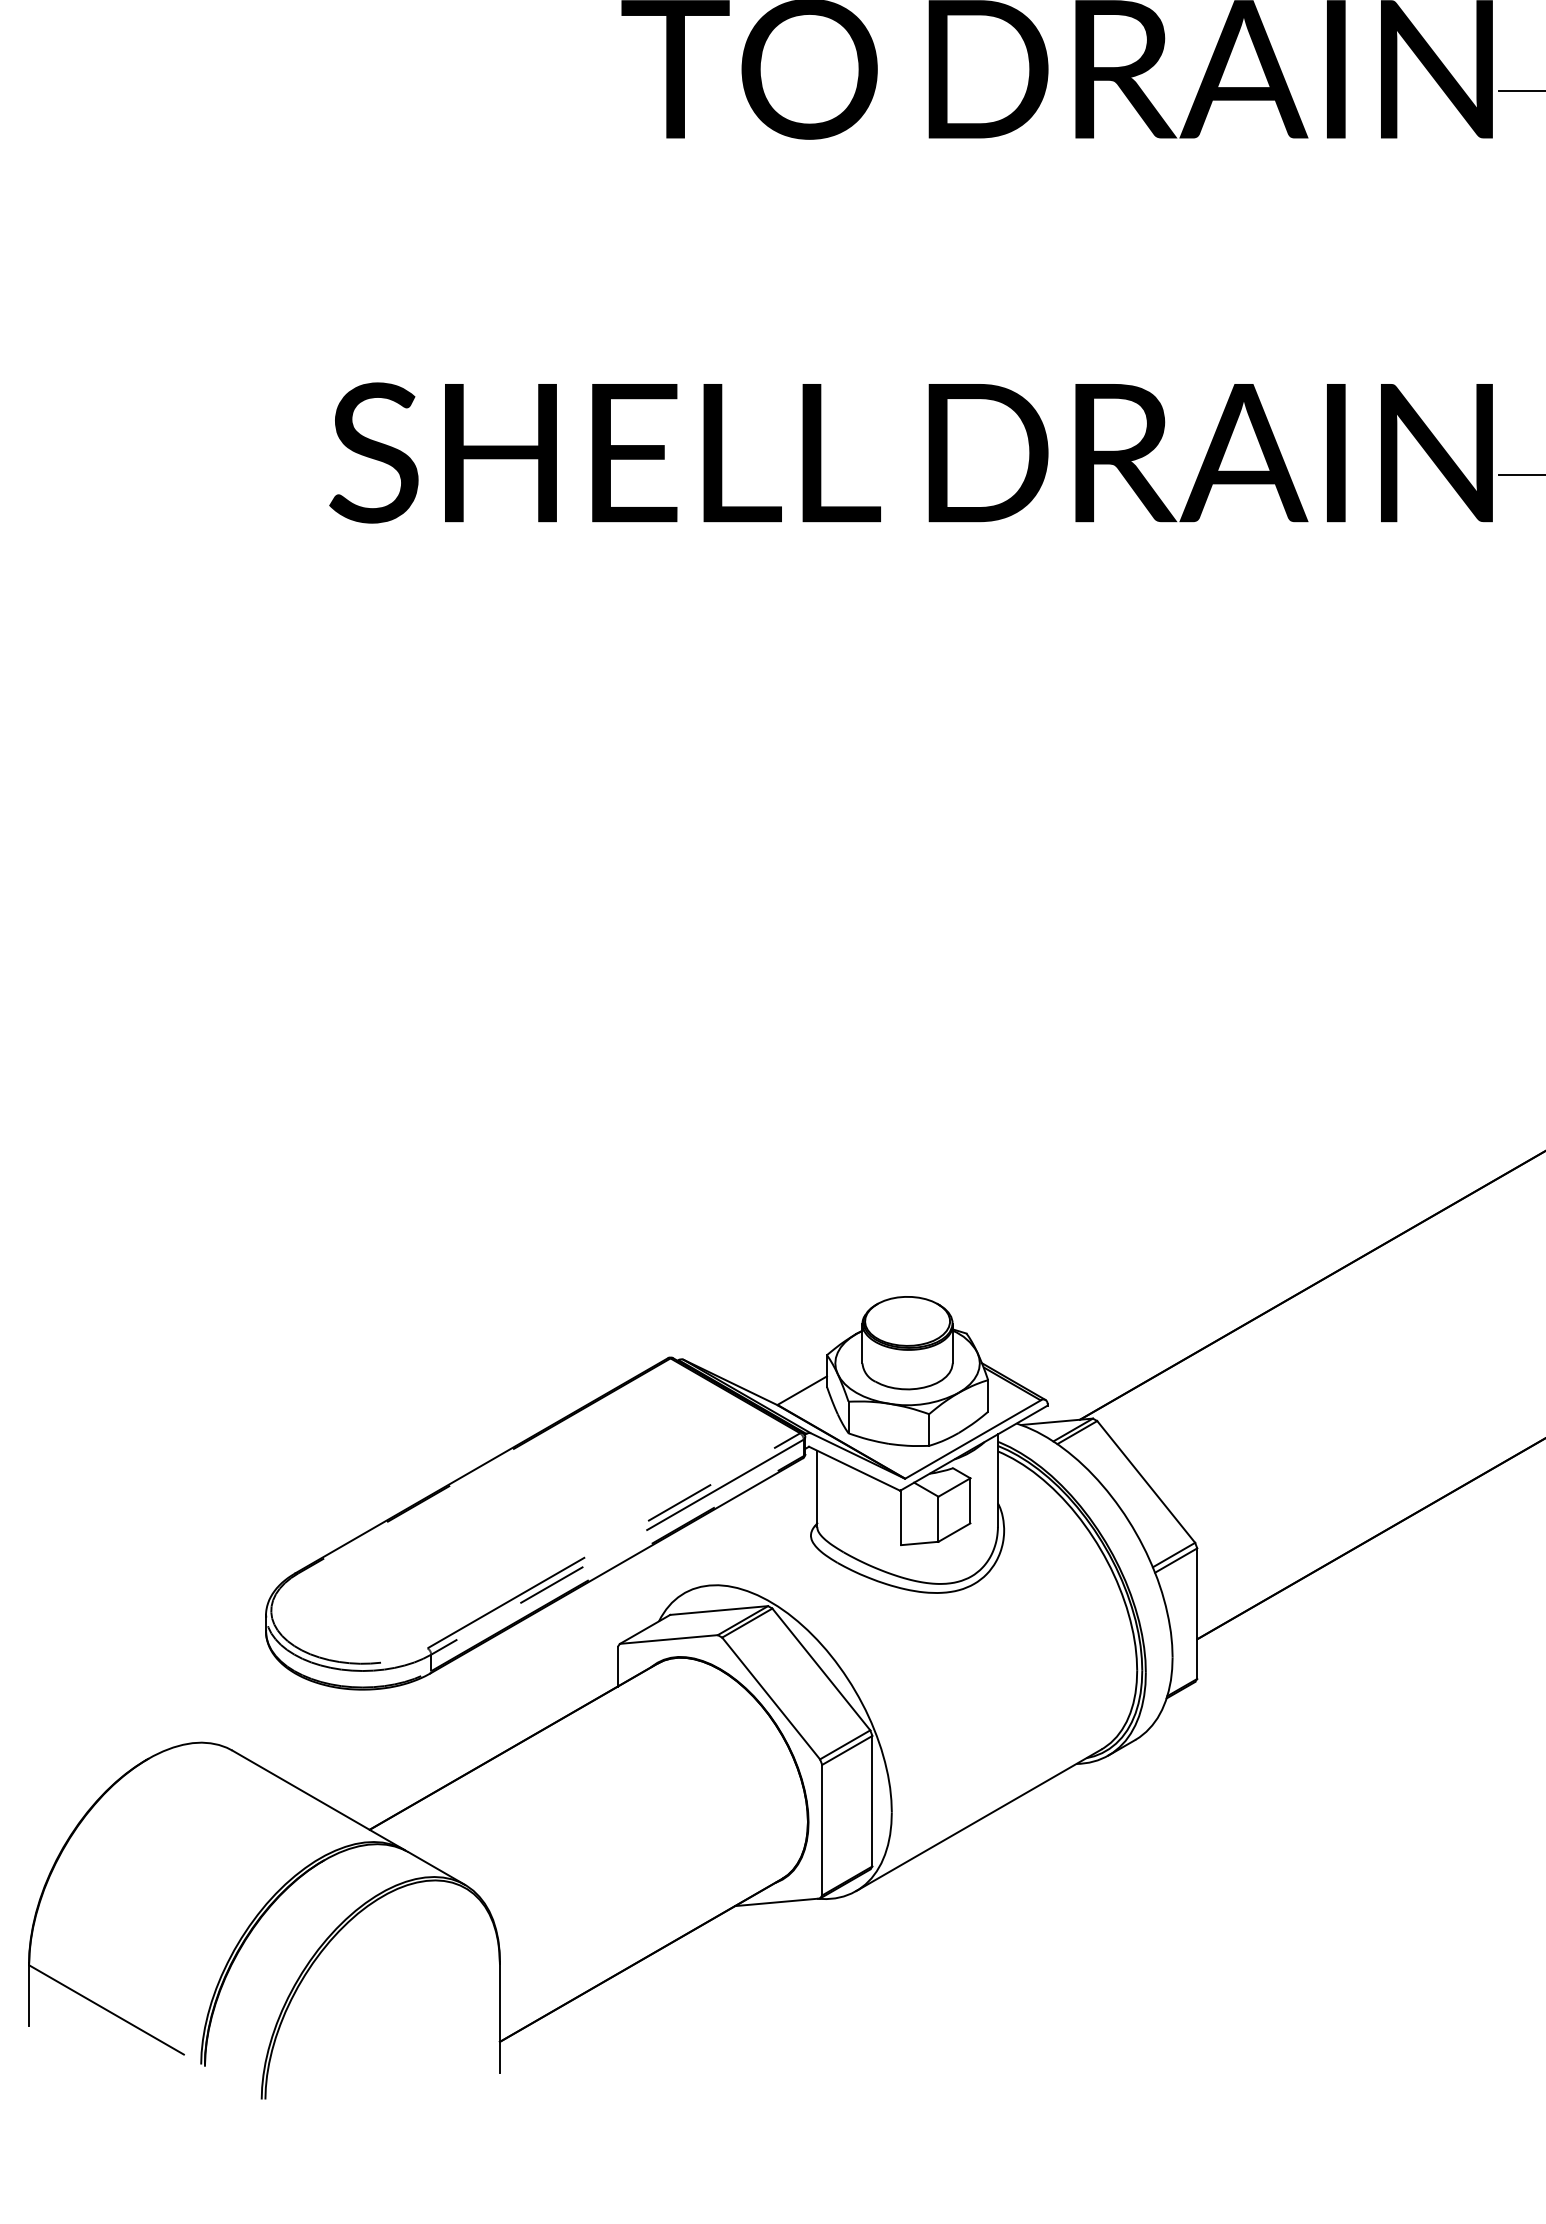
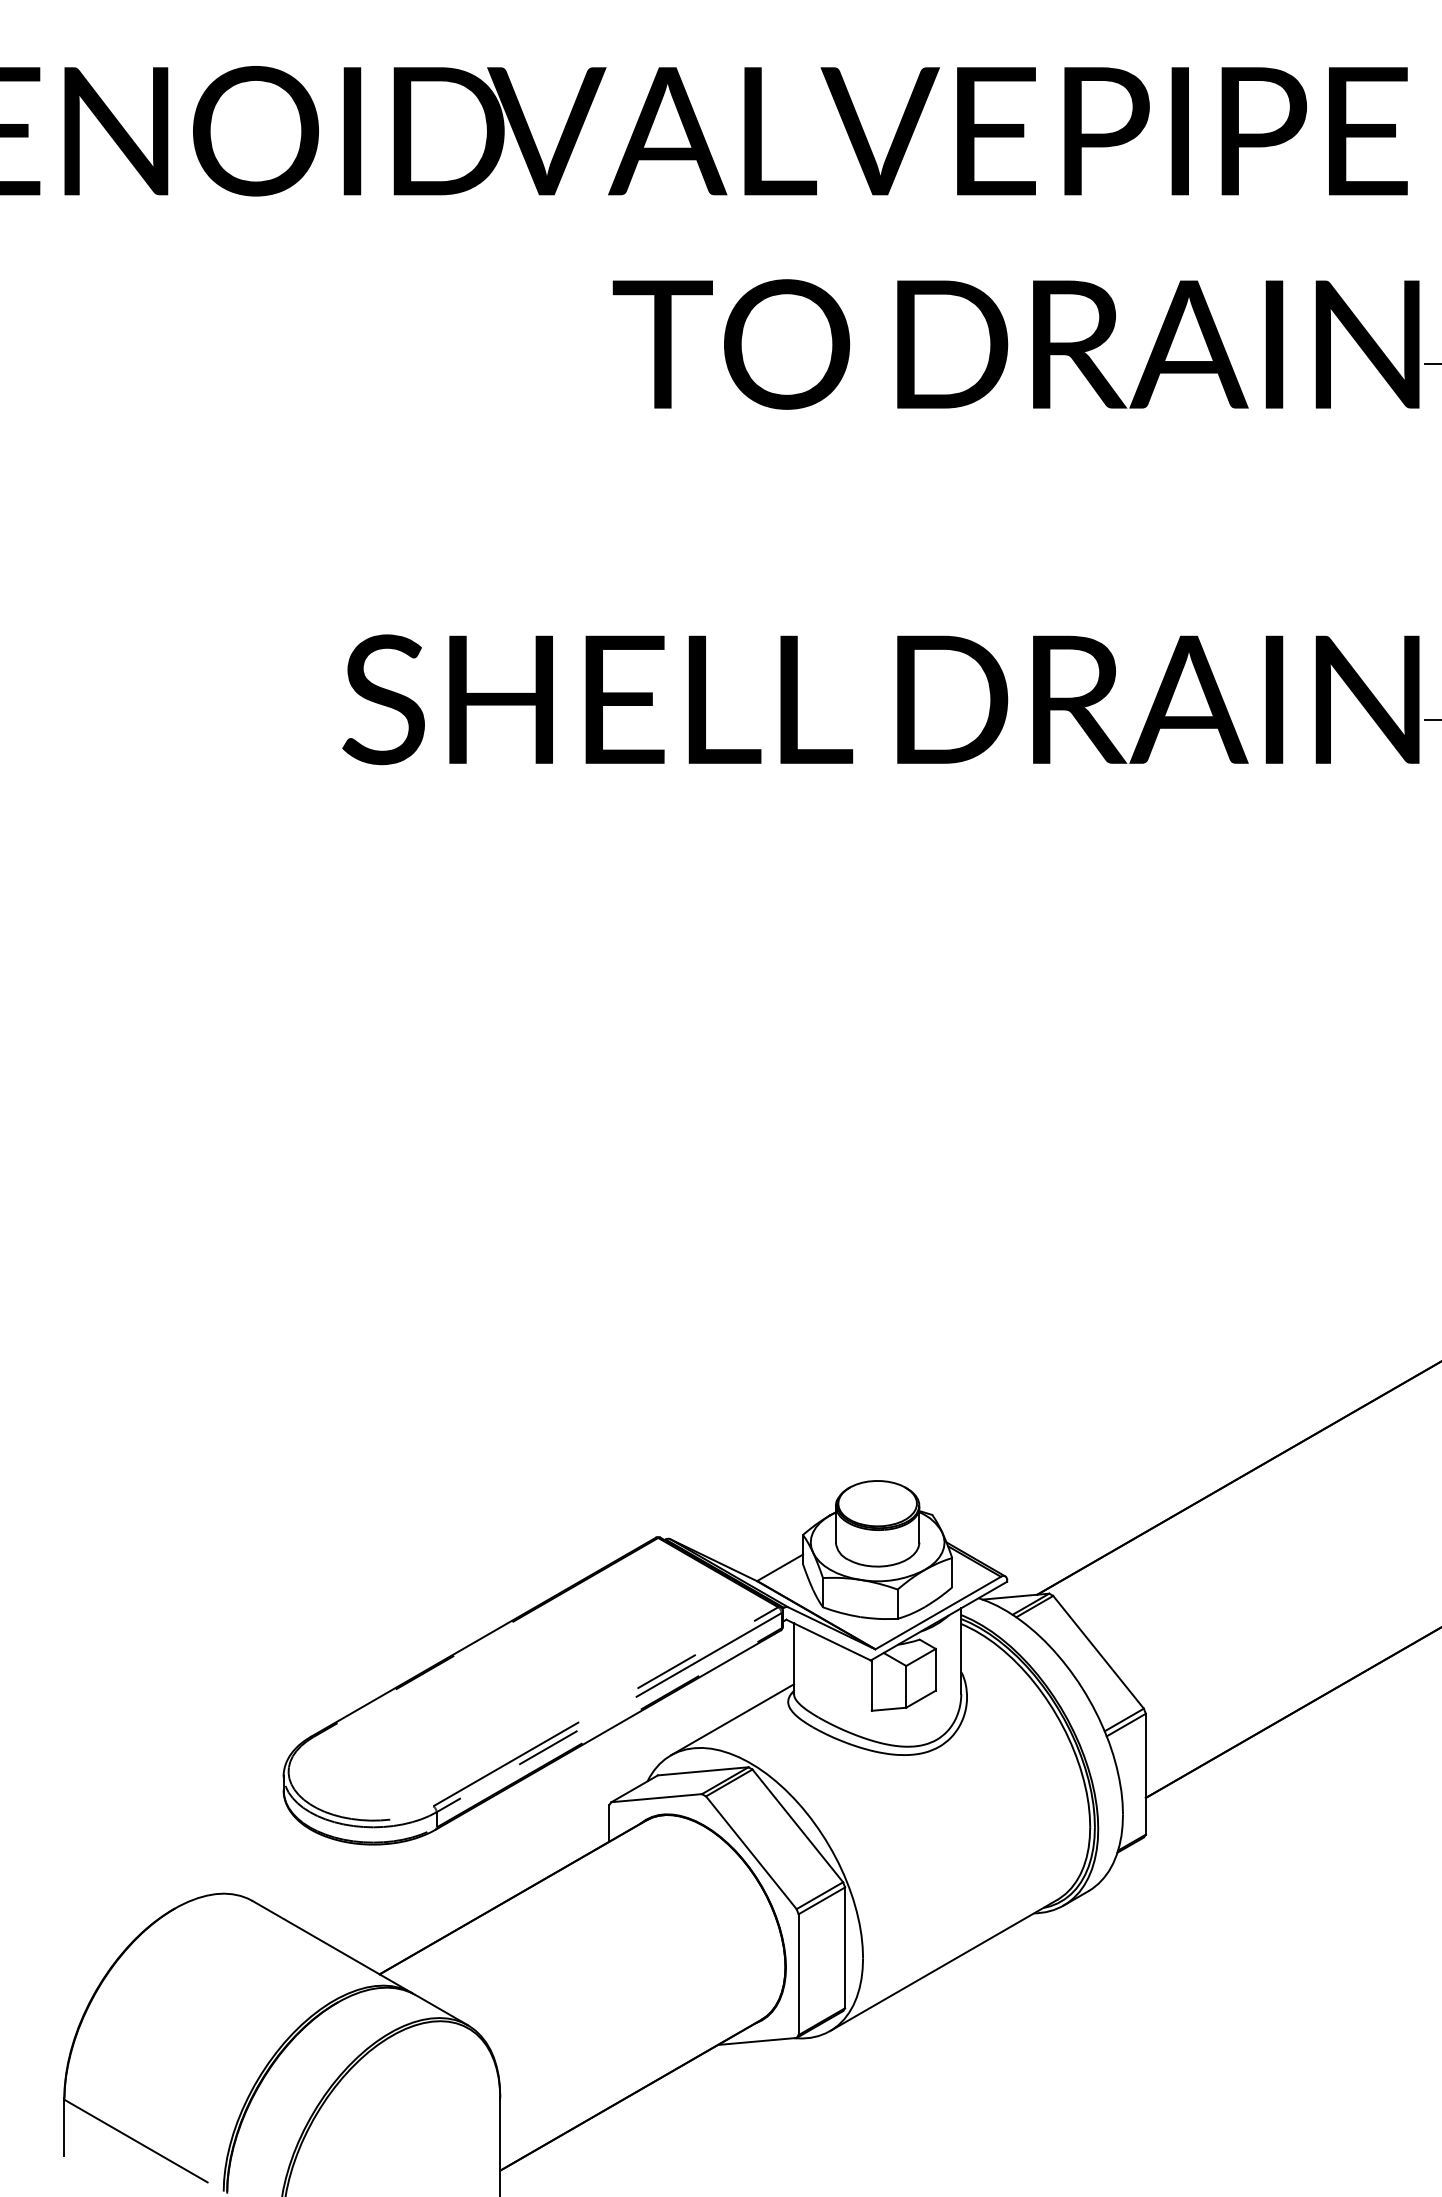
line: (750, 1554) -> (732, 1719), added

